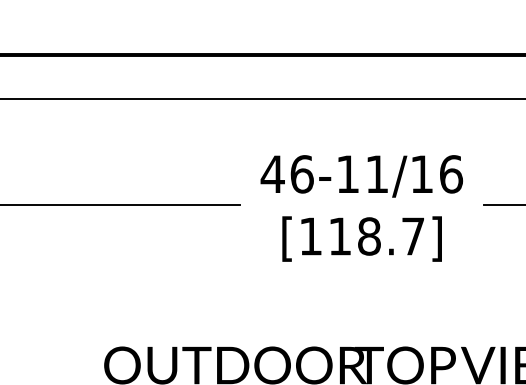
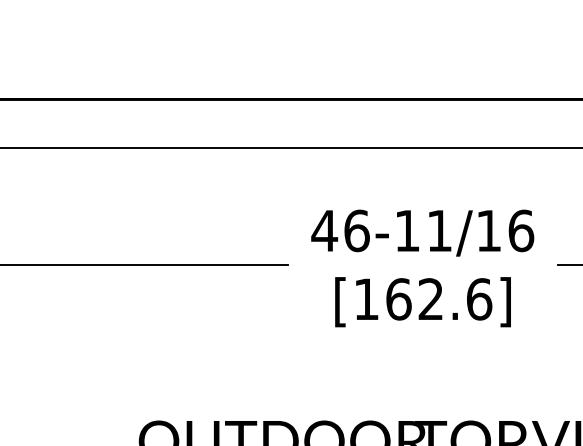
text: (377, 236) -> (439, 299), [118.7] -> [162.6]

